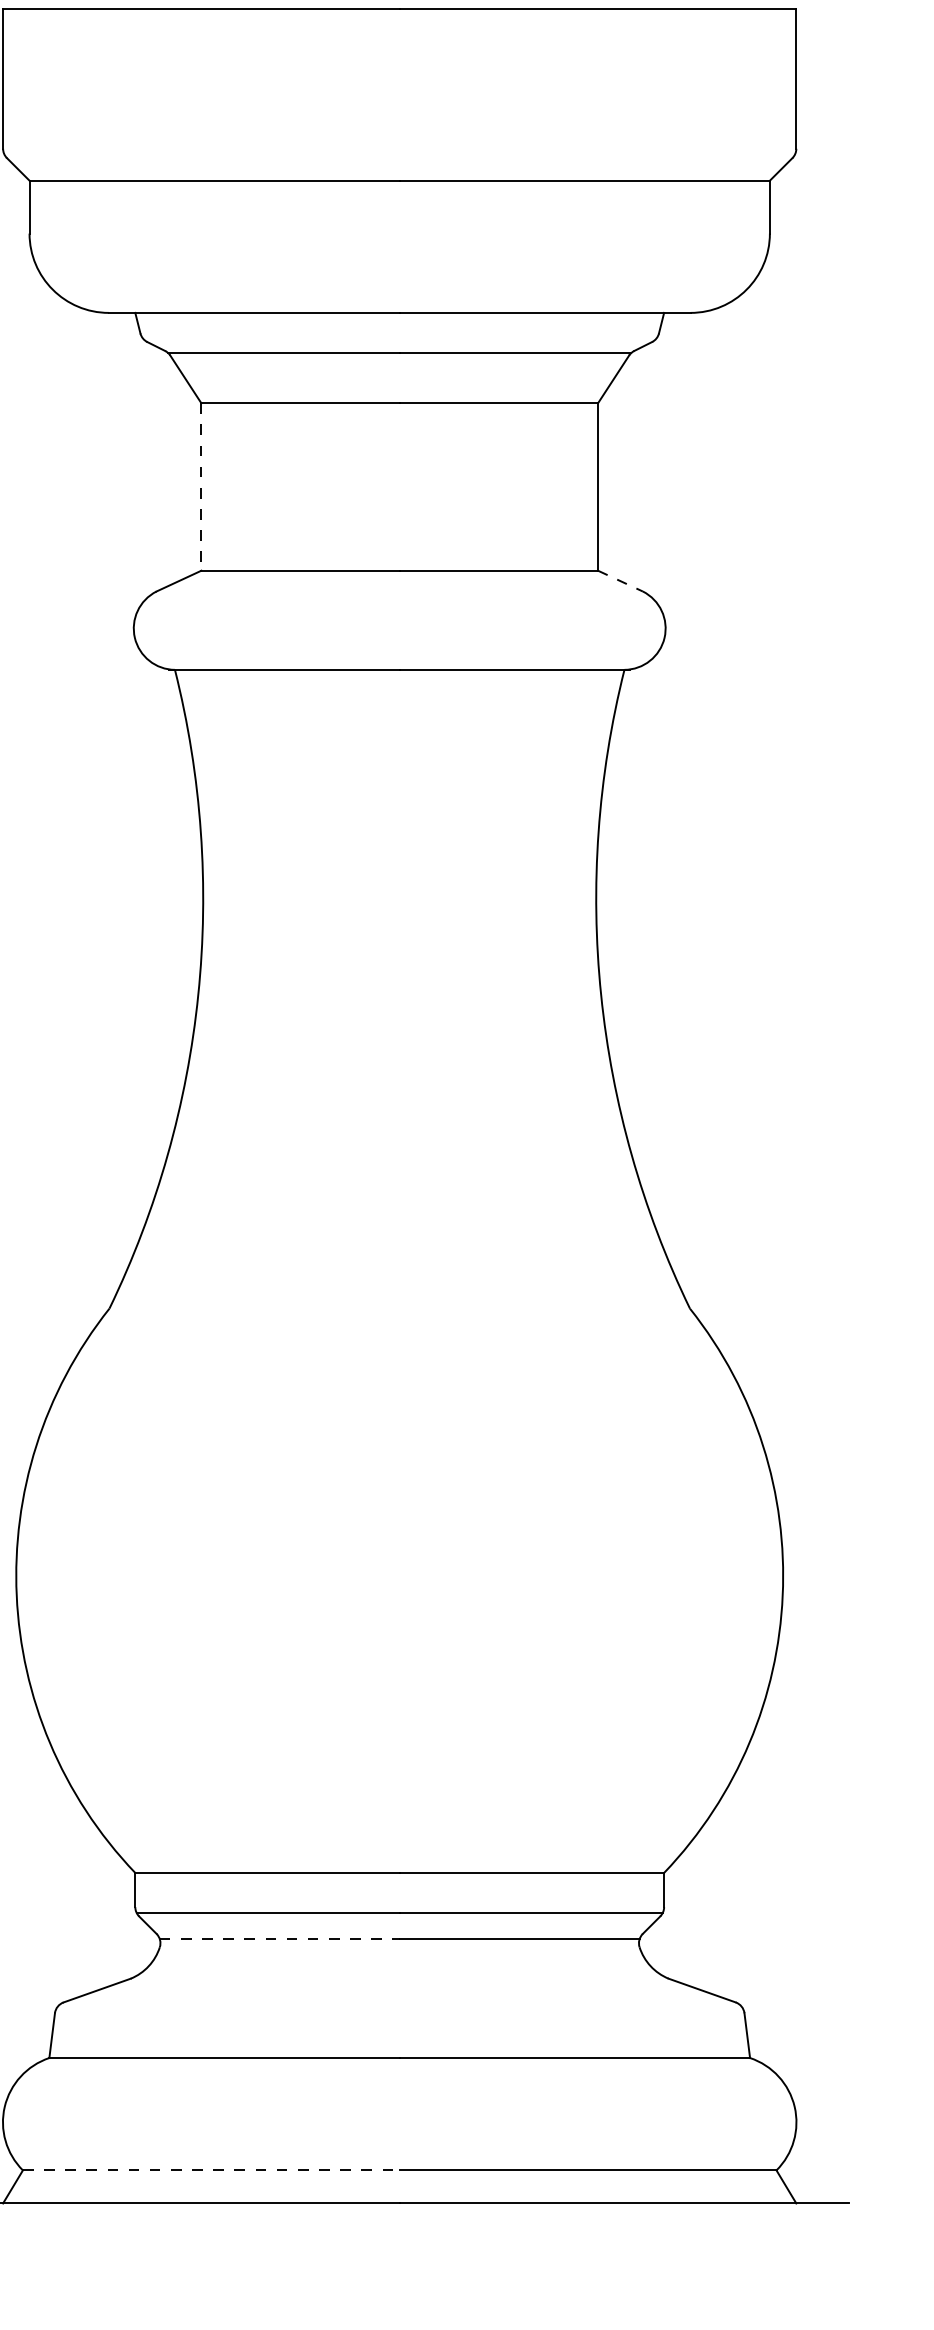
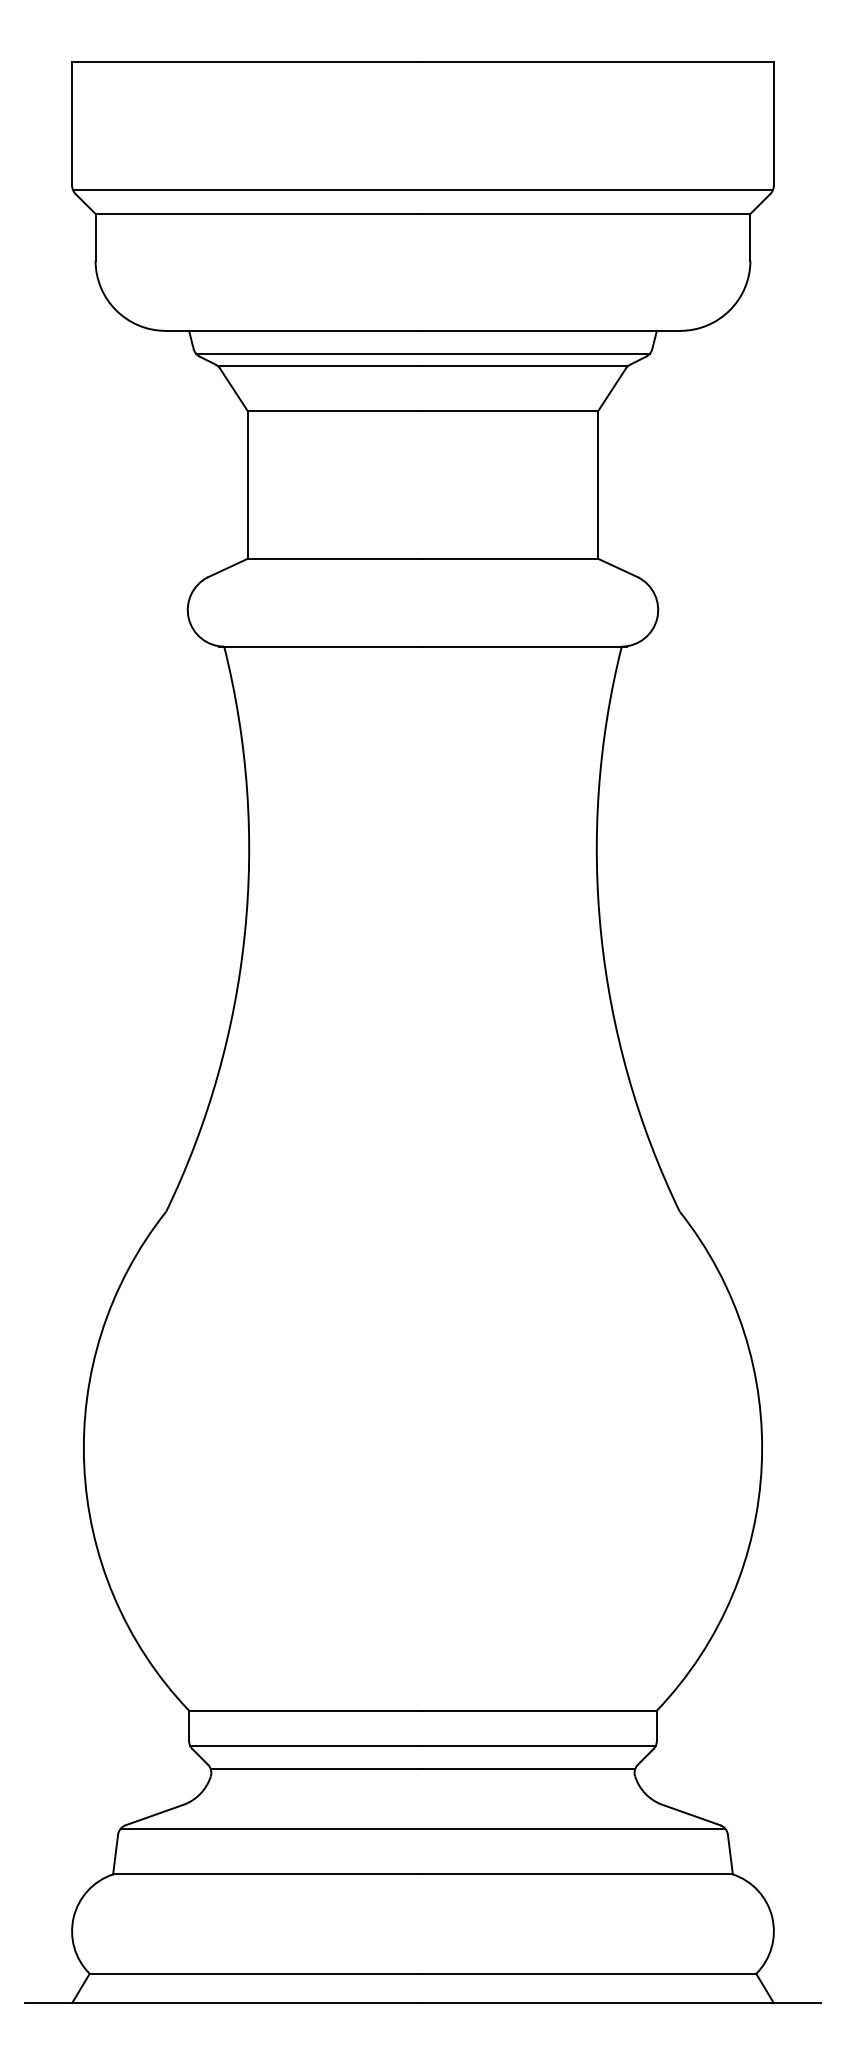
line: (399, 154) -> (422, 190), added
line: (399, 338) -> (422, 353), added
line: (201, 487) -> (247, 485), dashed -> solid
line: (620, 581) -> (618, 568), dashed -> solid
line: (280, 1939) -> (317, 1769), dashed -> solid
line: (399, 2006) -> (422, 1828), added
line: (211, 2170) -> (256, 1973), dashed -> solid

